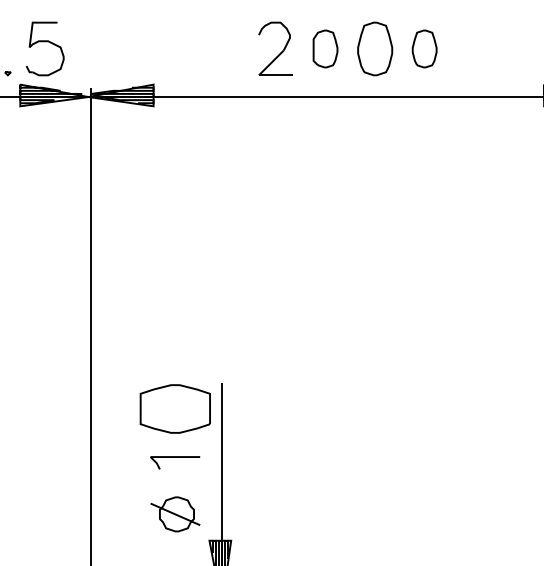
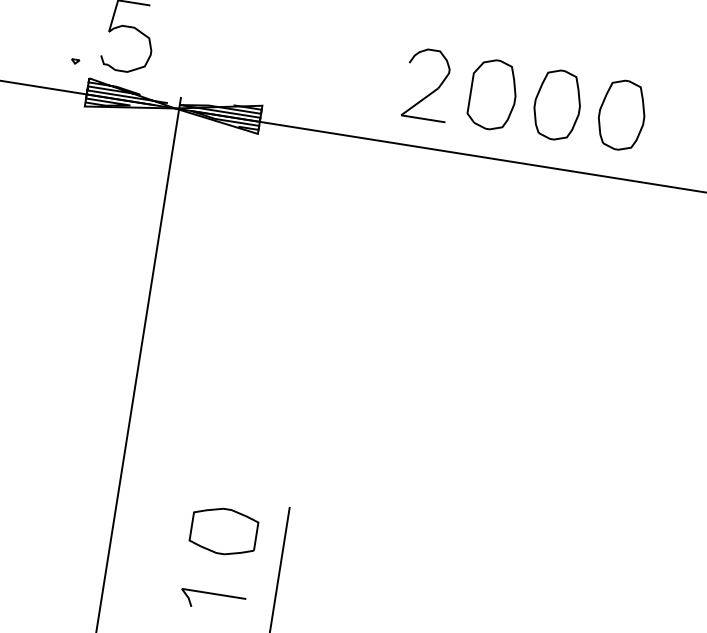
part: (325, 48) -> (493, 94), size x1.43
part: (424, 48) -> (621, 114), size x1.43
part: (175, 408) -> (224, 530), size x0.71

